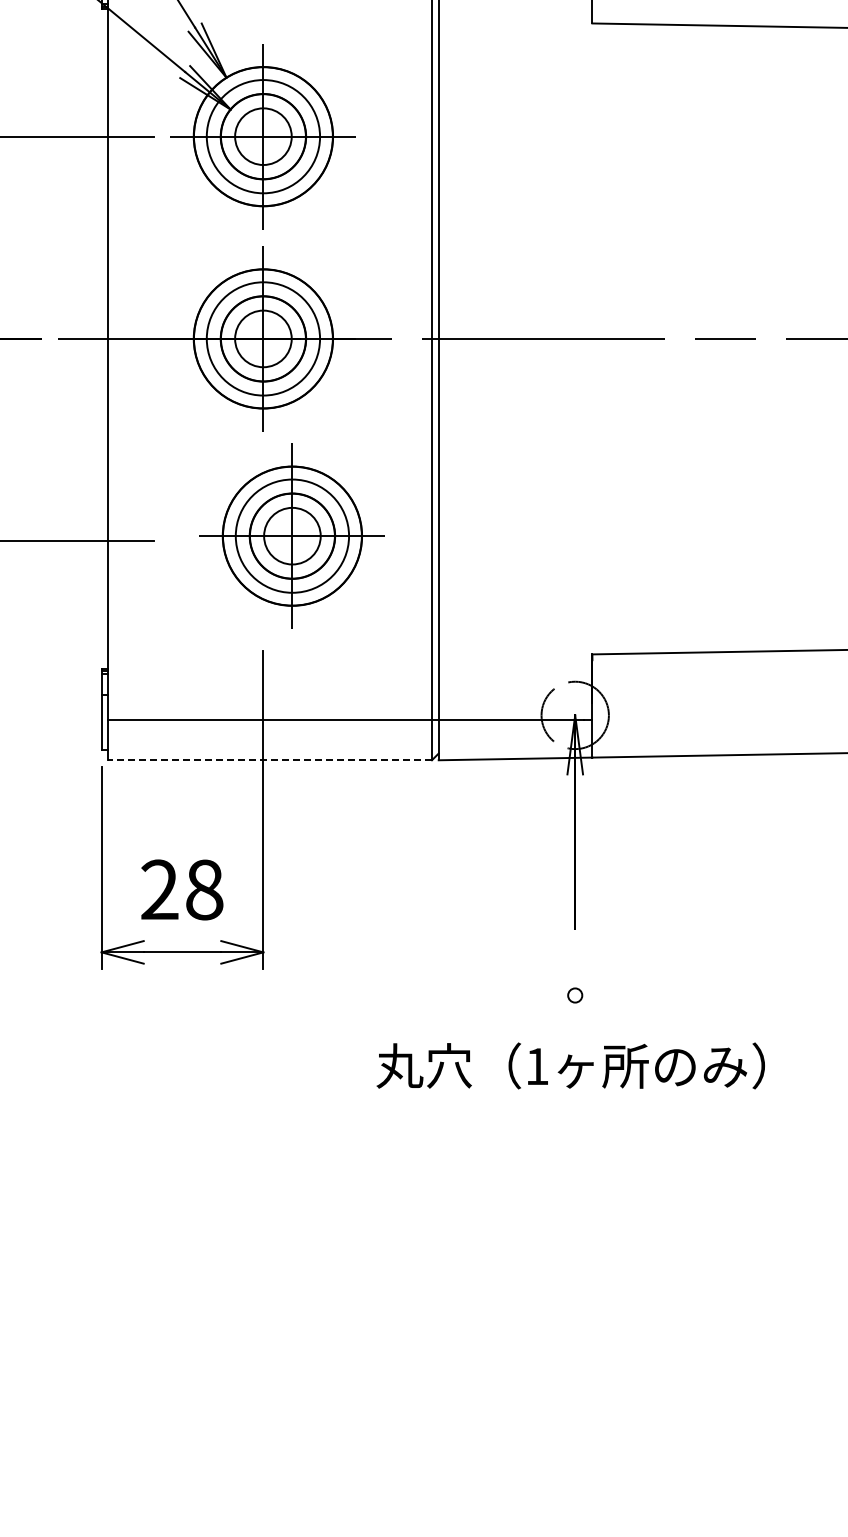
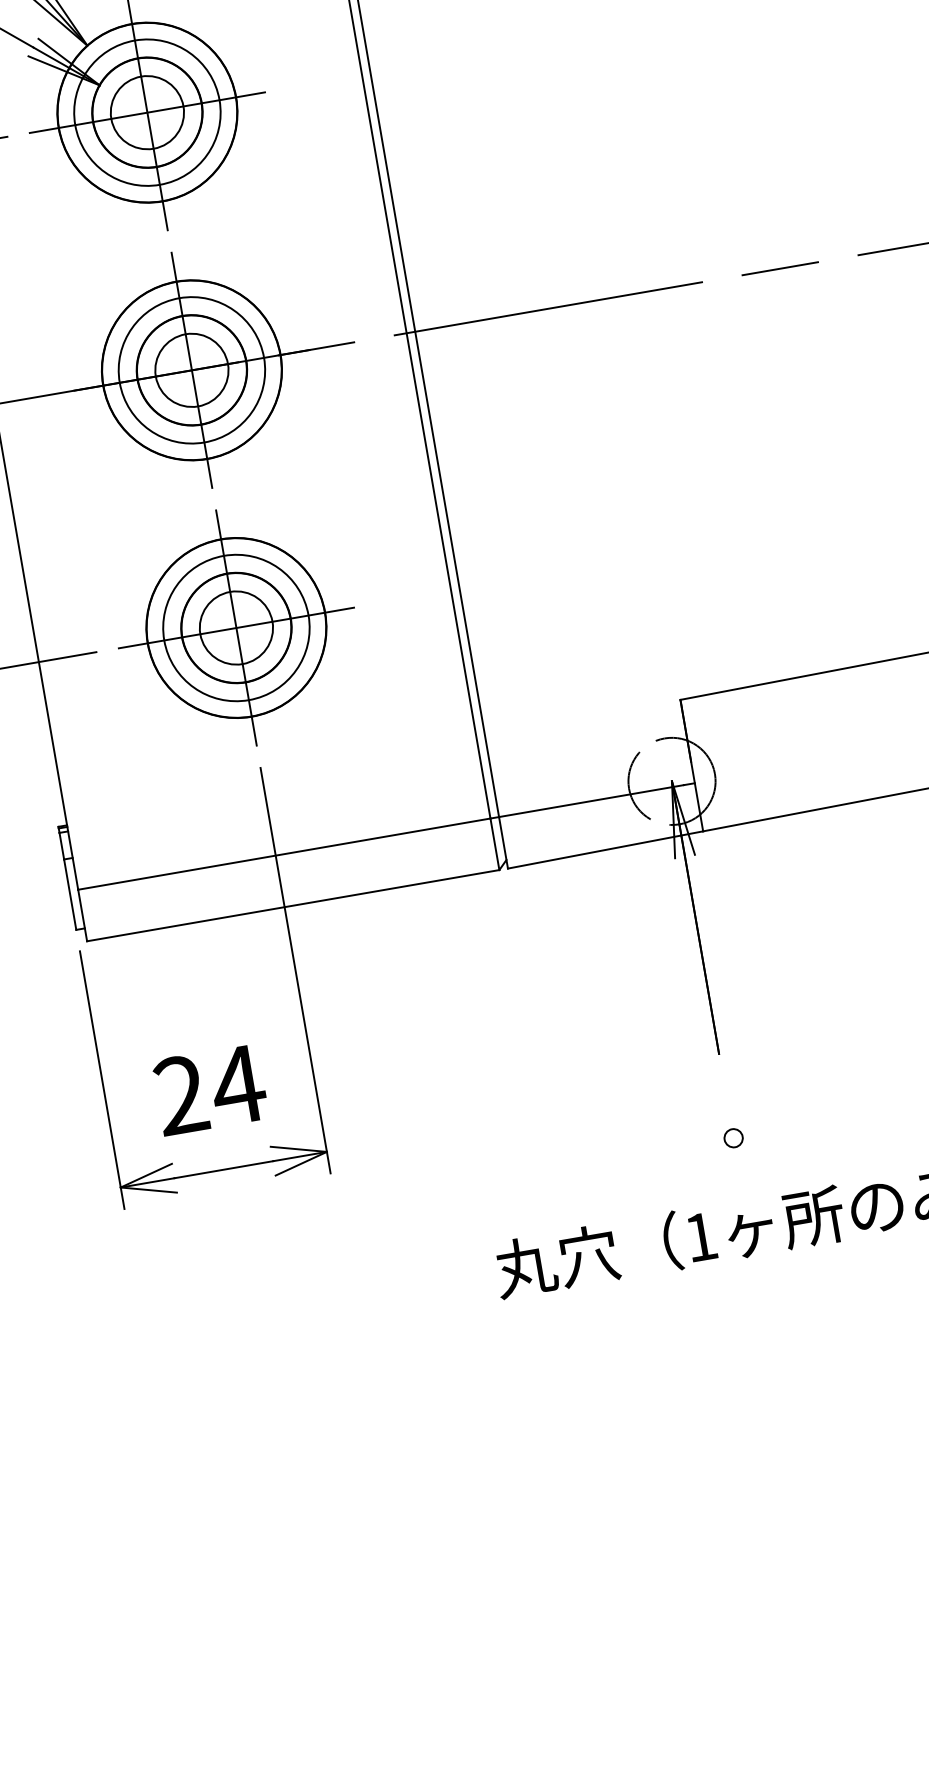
part: (291, 535) -> (235, 627), moved
line: (270, 760) -> (293, 905), dashed -> solid
text: (204, 889) -> (238, 1084), 28 -> 24

